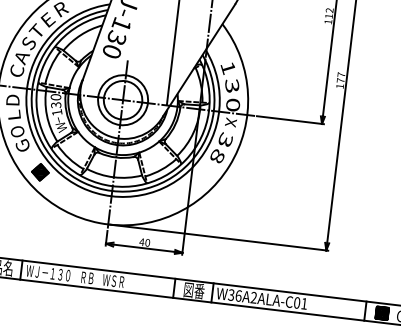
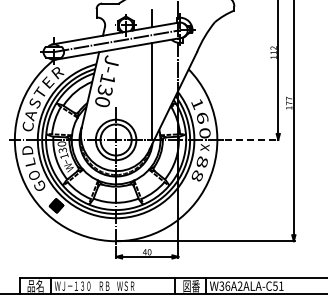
text: (232, 85) -> (202, 117), 3 -> 6
line: (291, 119) -> (253, 139), solid -> dashed
text: (224, 139) -> (201, 161), 3 -> 8
text: (297, 302) -> (275, 285), W36A2ALA-C01 -> W36A2ALA-C51

